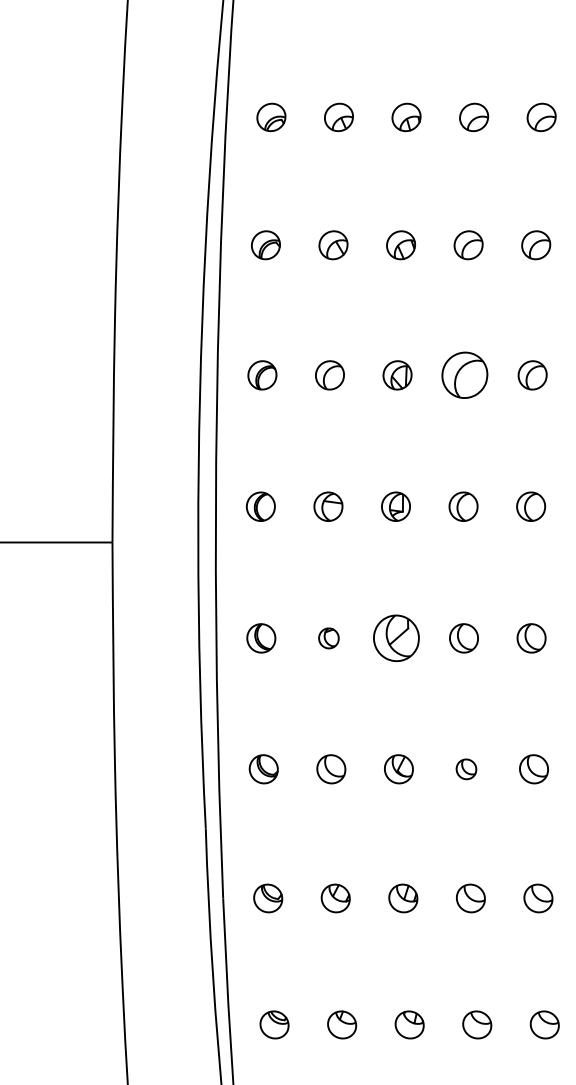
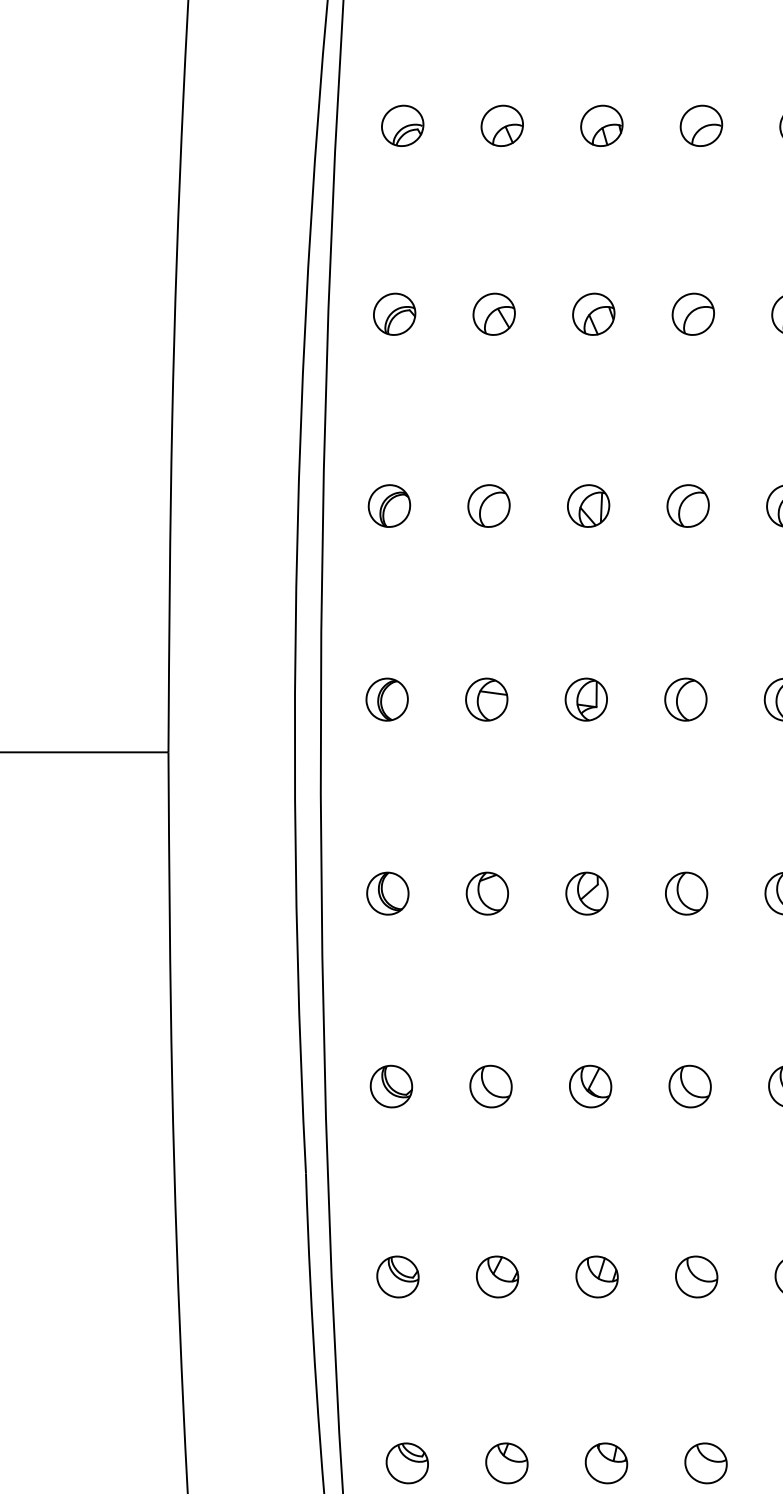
part: (465, 375) -> (688, 506), size x0.62
part: (328, 638) -> (486, 893), size x1.43
part: (396, 638) -> (587, 893), size x0.62
part: (466, 769) -> (690, 1086), size x1.43

